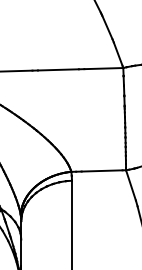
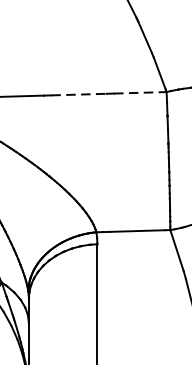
line: (104, 68) -> (141, 92), solid -> dashed
line: (58, 69) -> (79, 94), solid -> dashed

